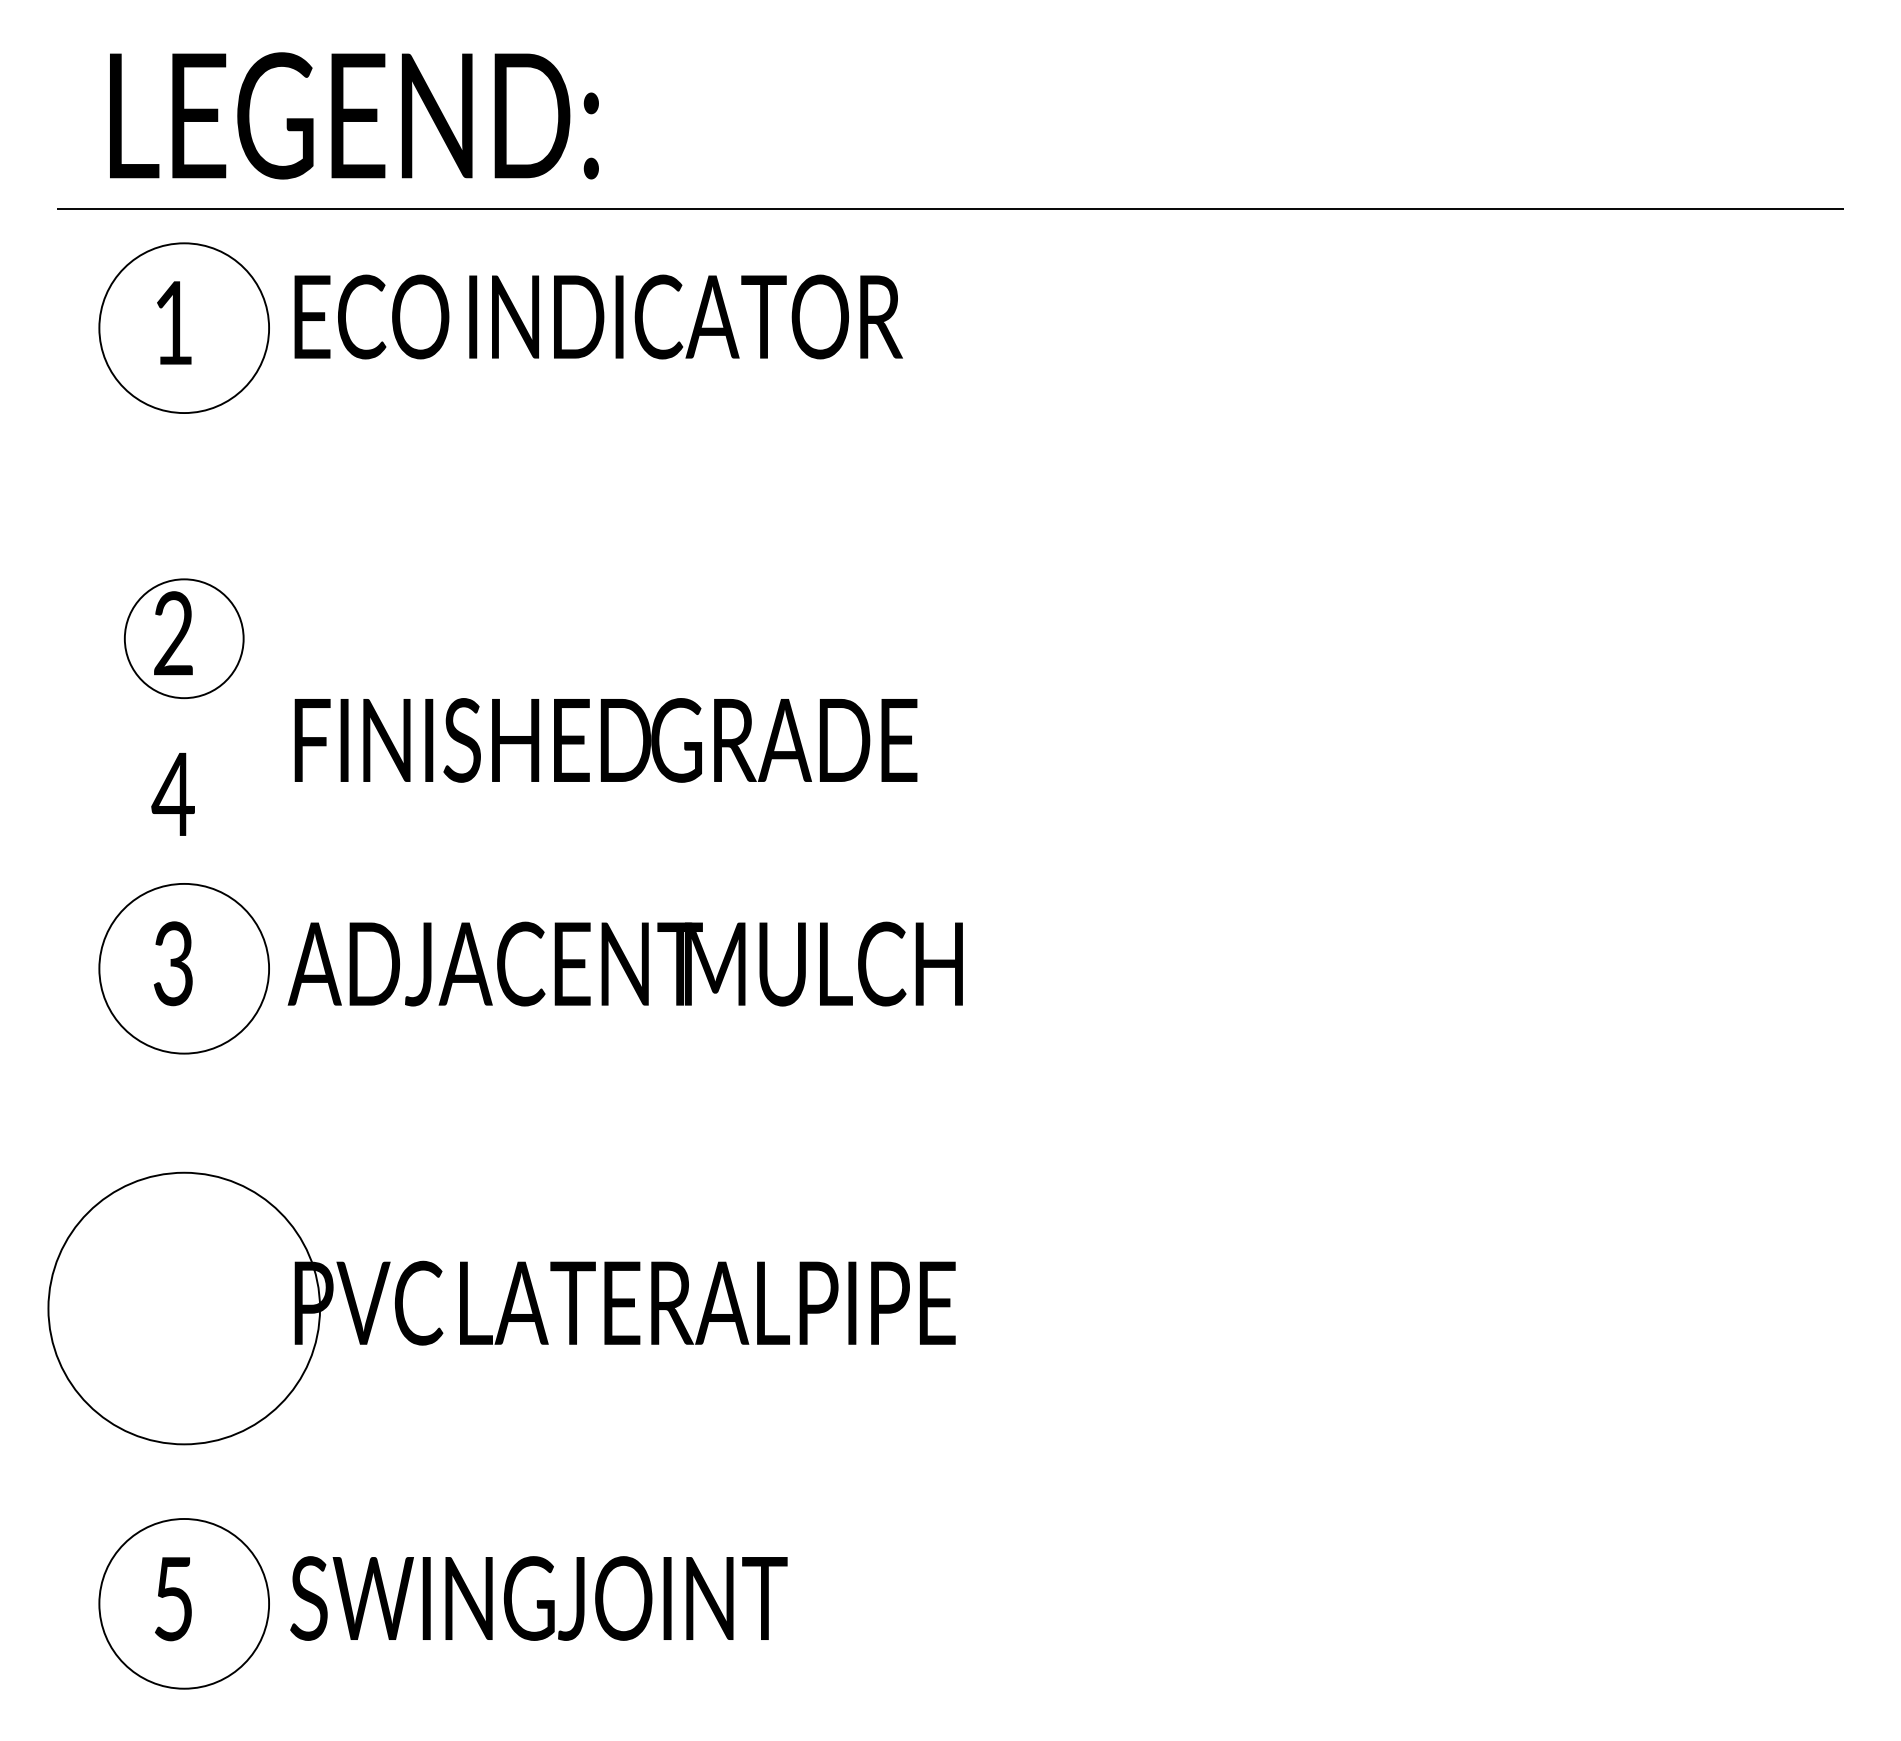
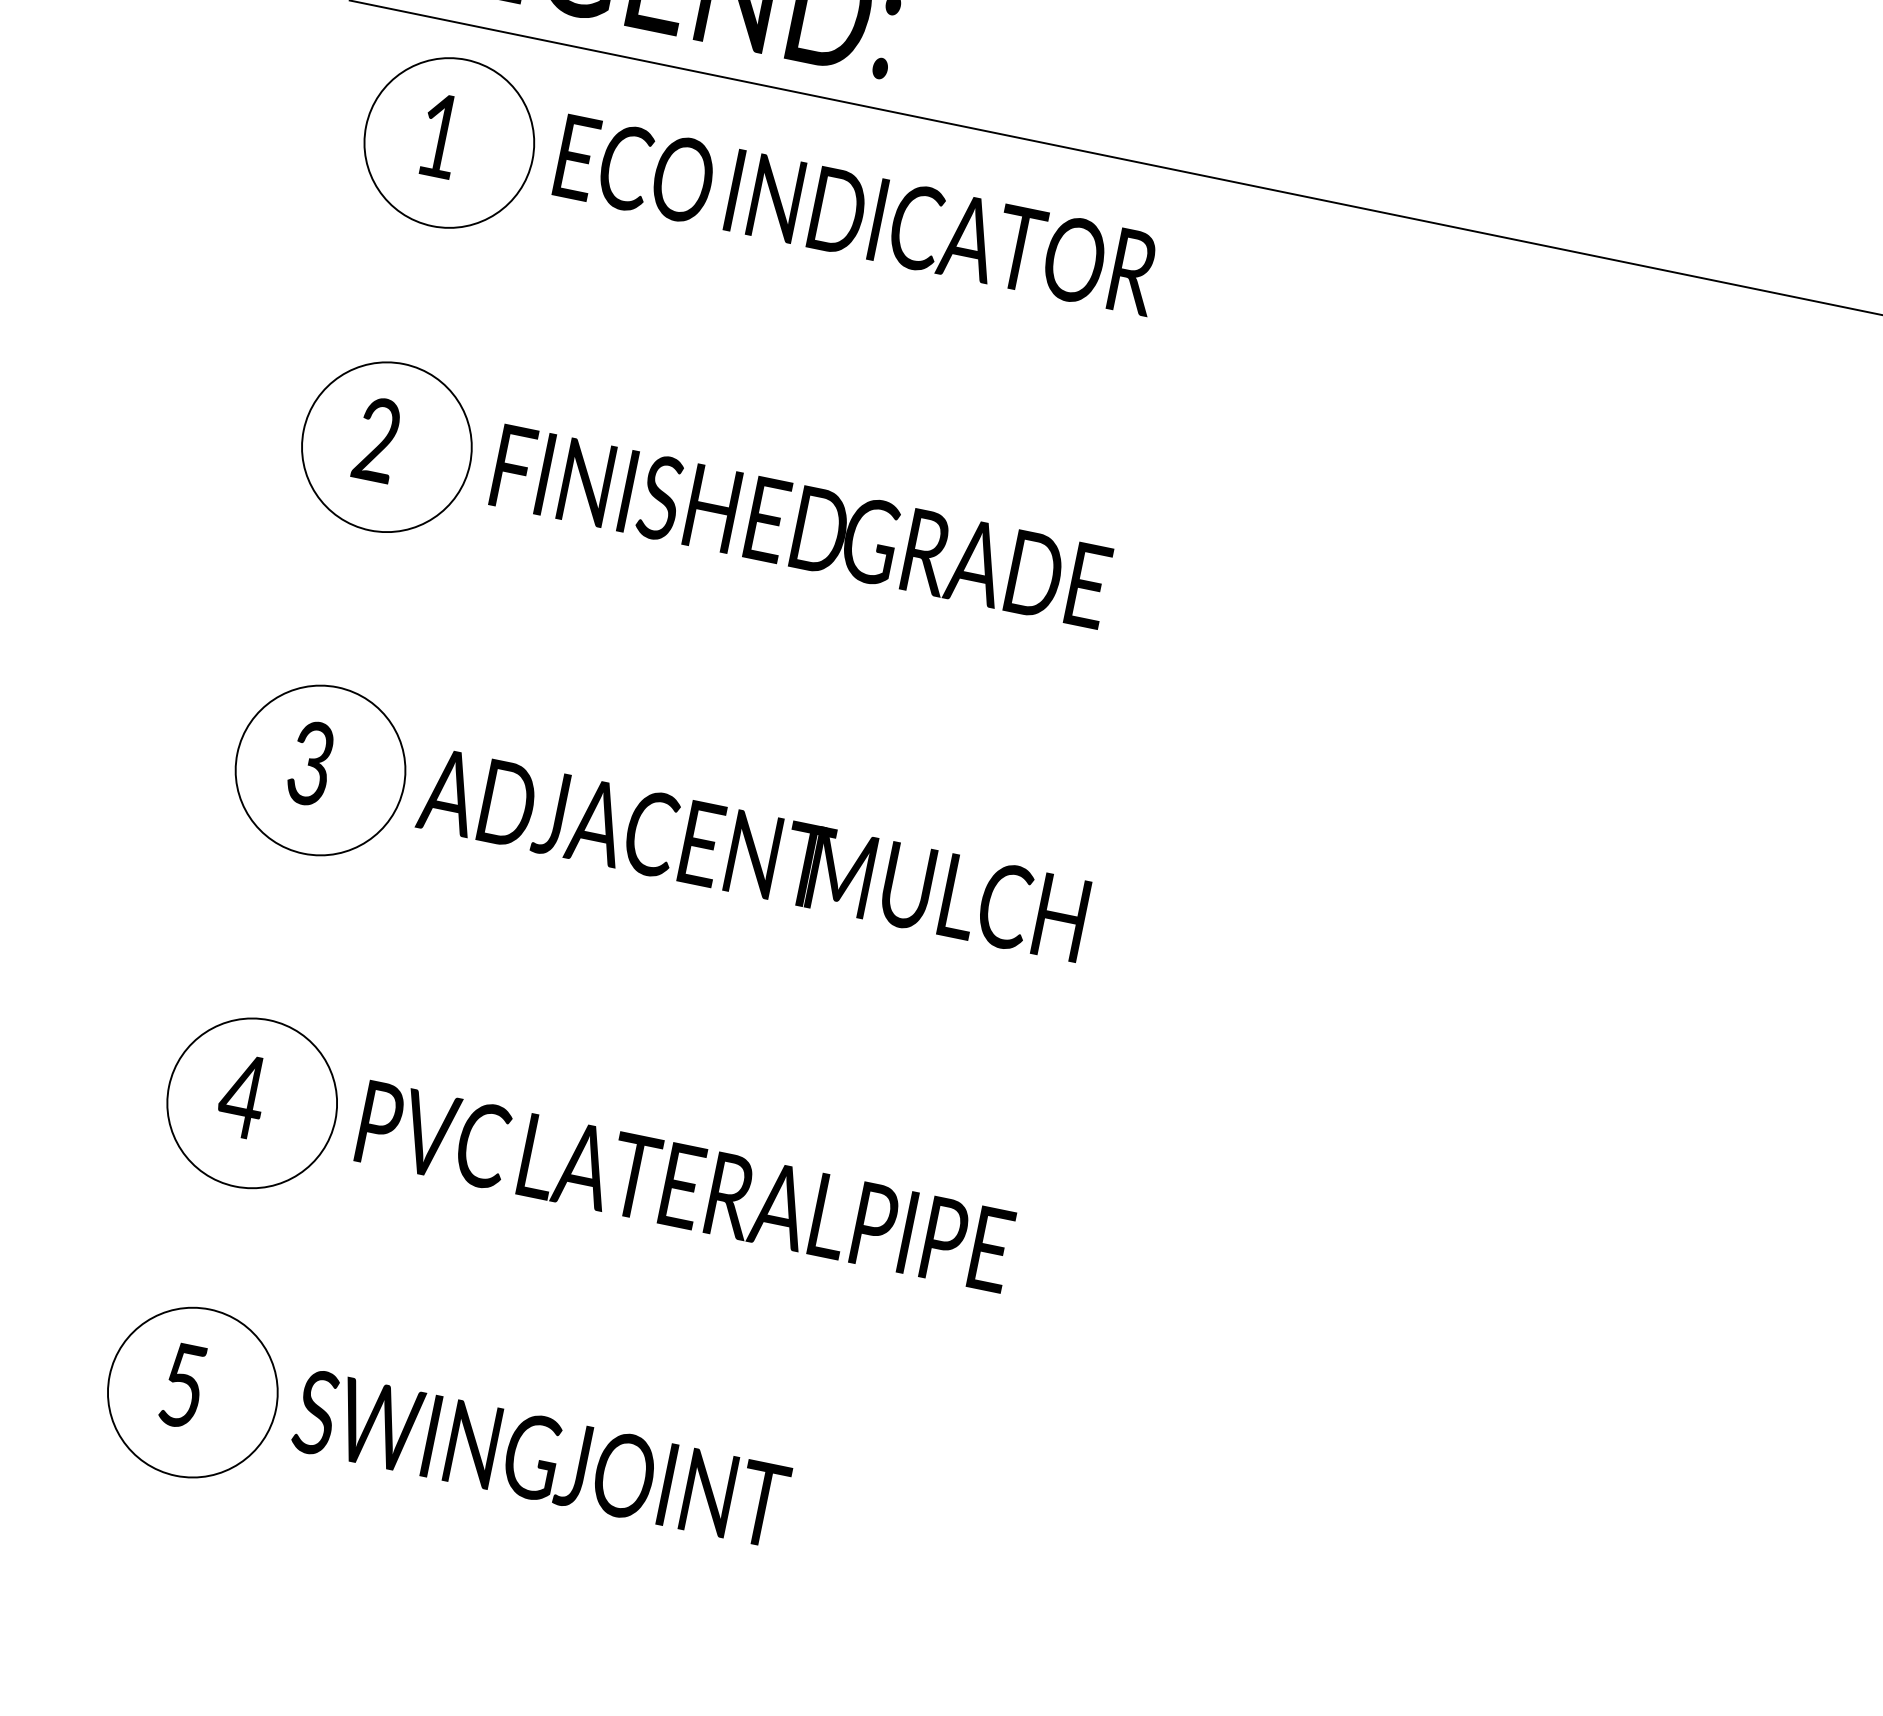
circle: (184, 638) -> (387, 447), size x1.43
text: (605, 740) -> (800, 526), moved
text: (172, 794) -> (241, 1096), moved
circle: (184, 1308) -> (252, 1103), size x0.62

